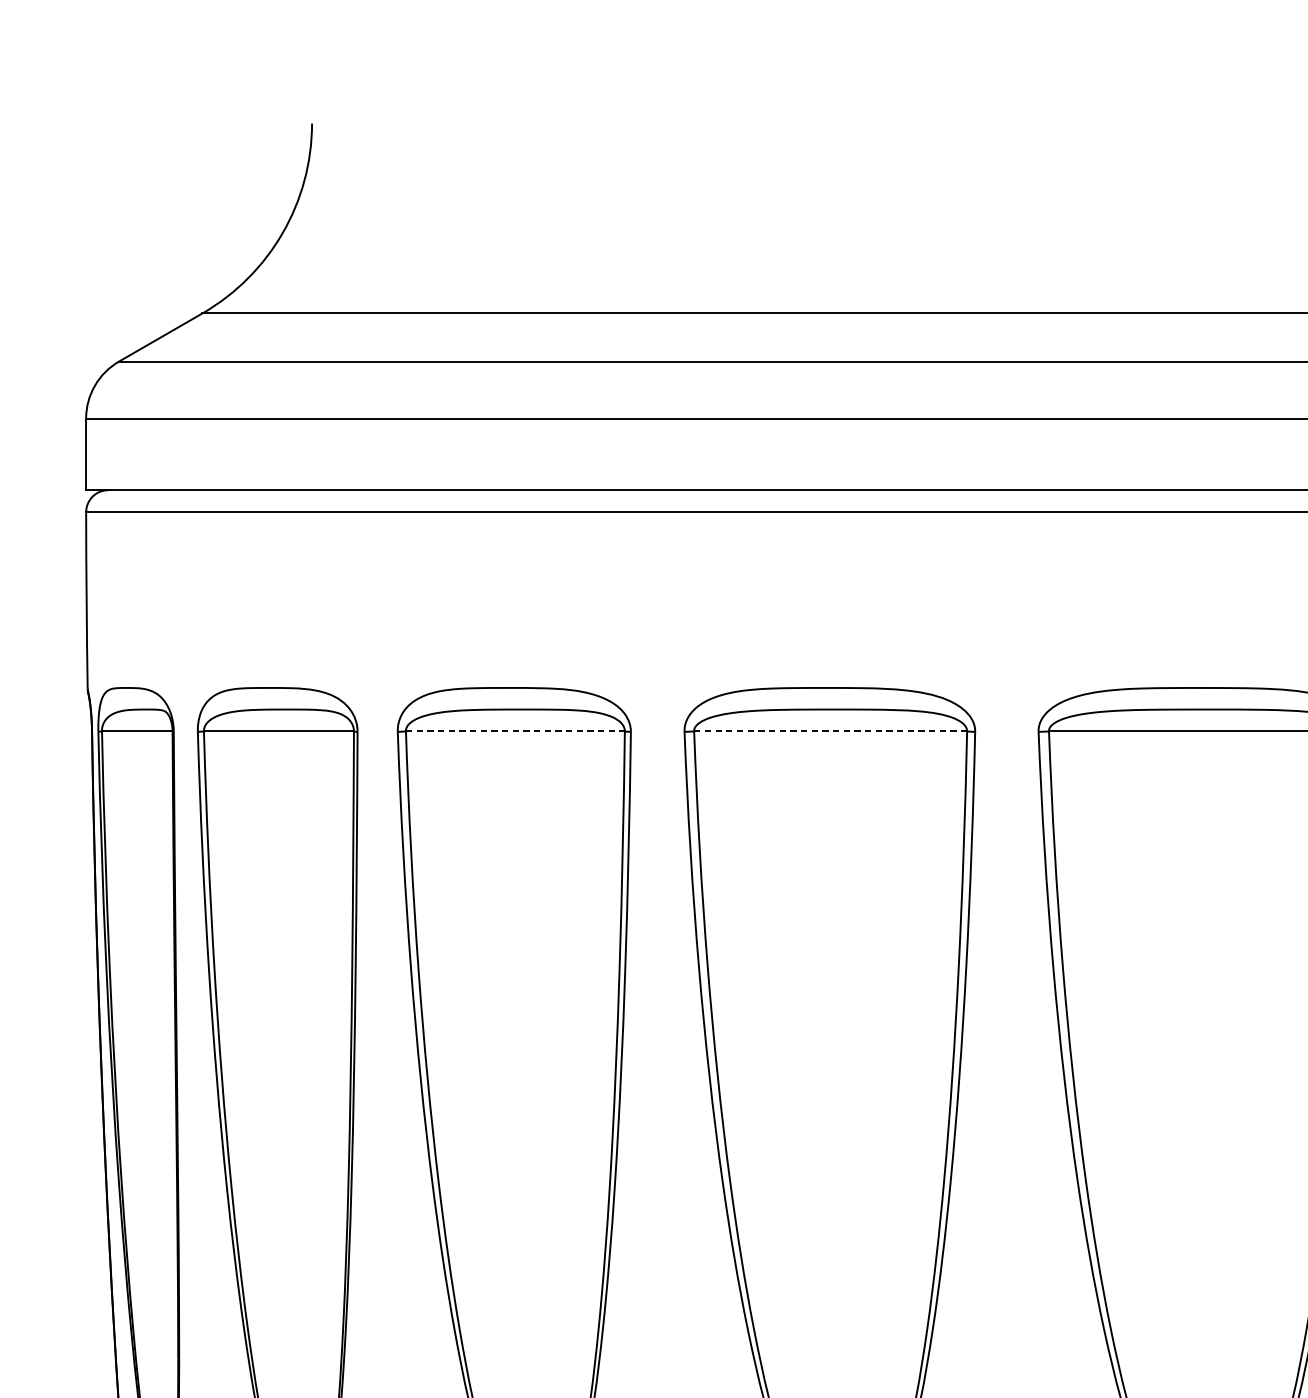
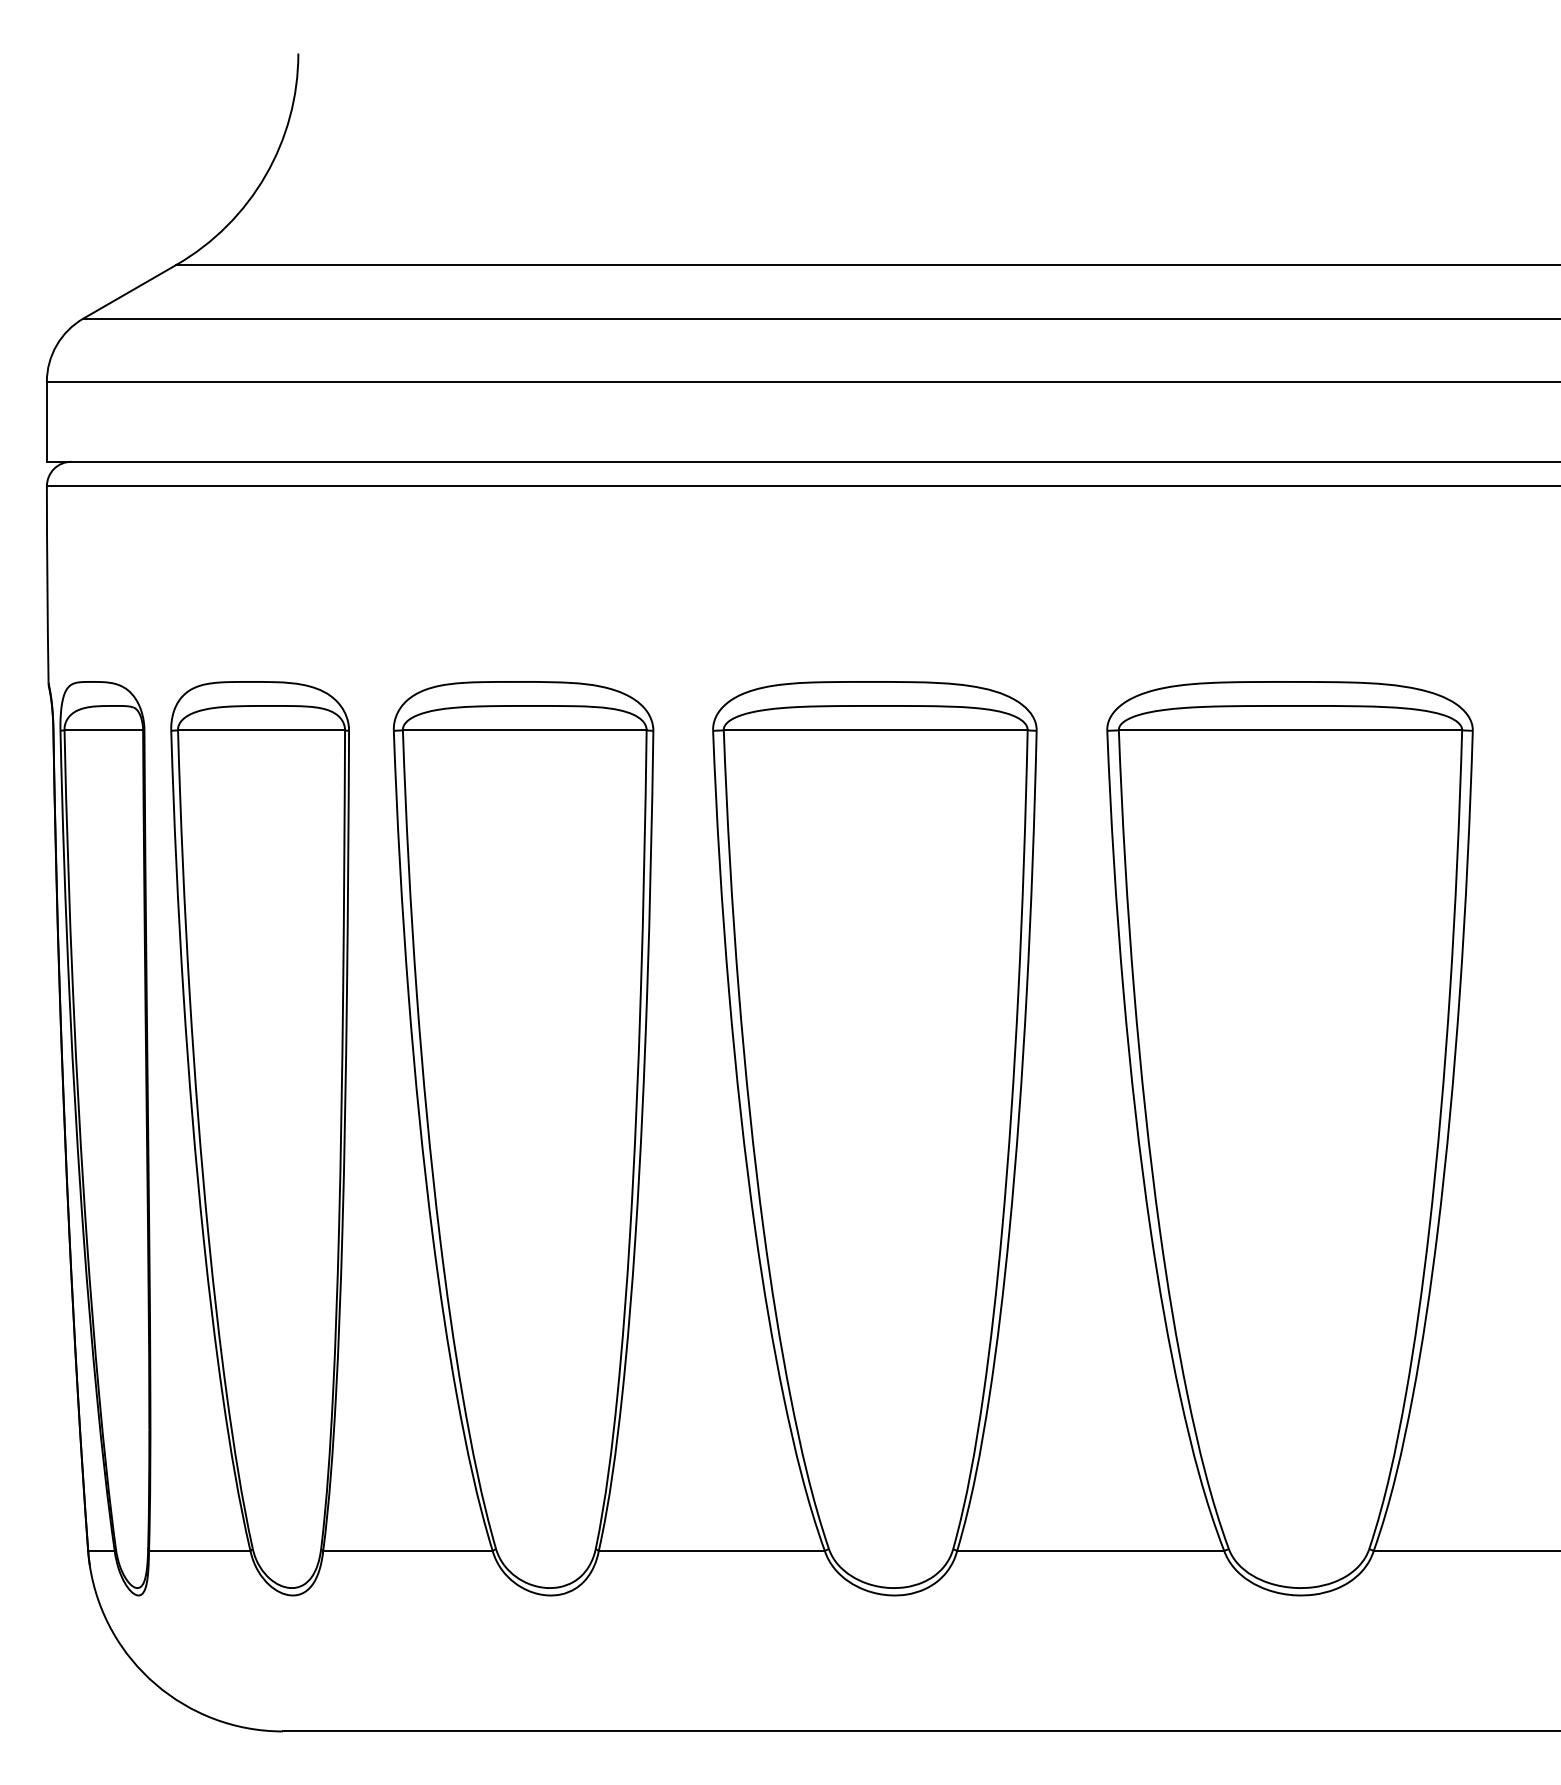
line: (515, 731) -> (524, 730), dashed -> solid
line: (830, 731) -> (875, 730), dashed -> solid

